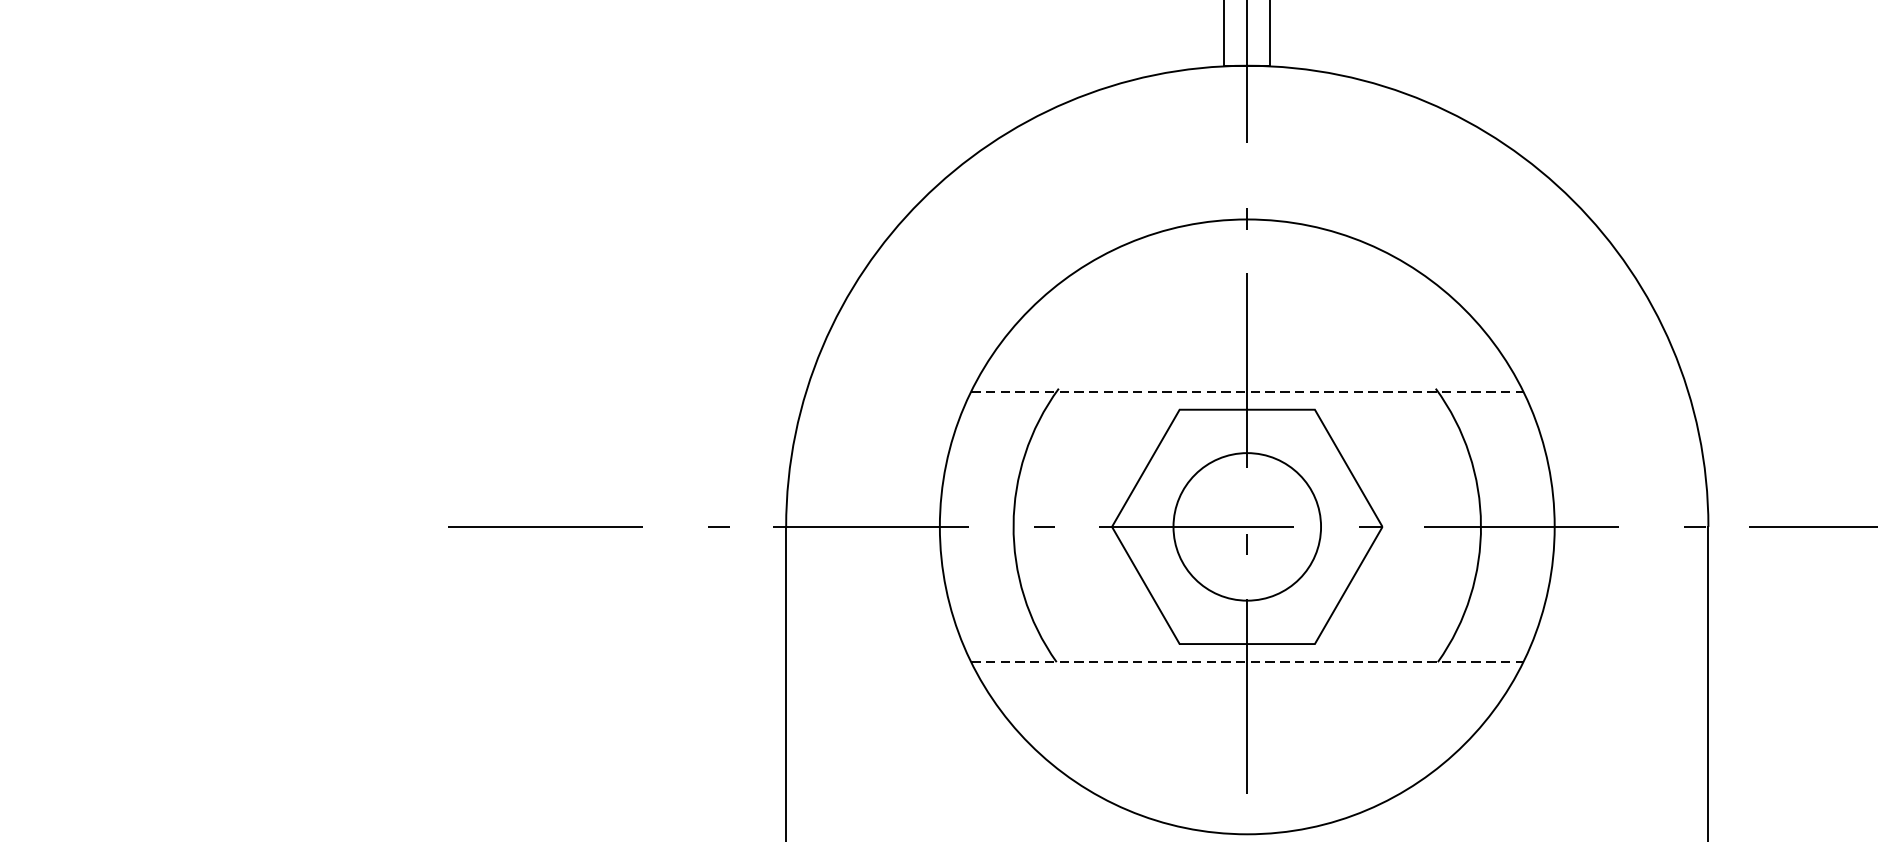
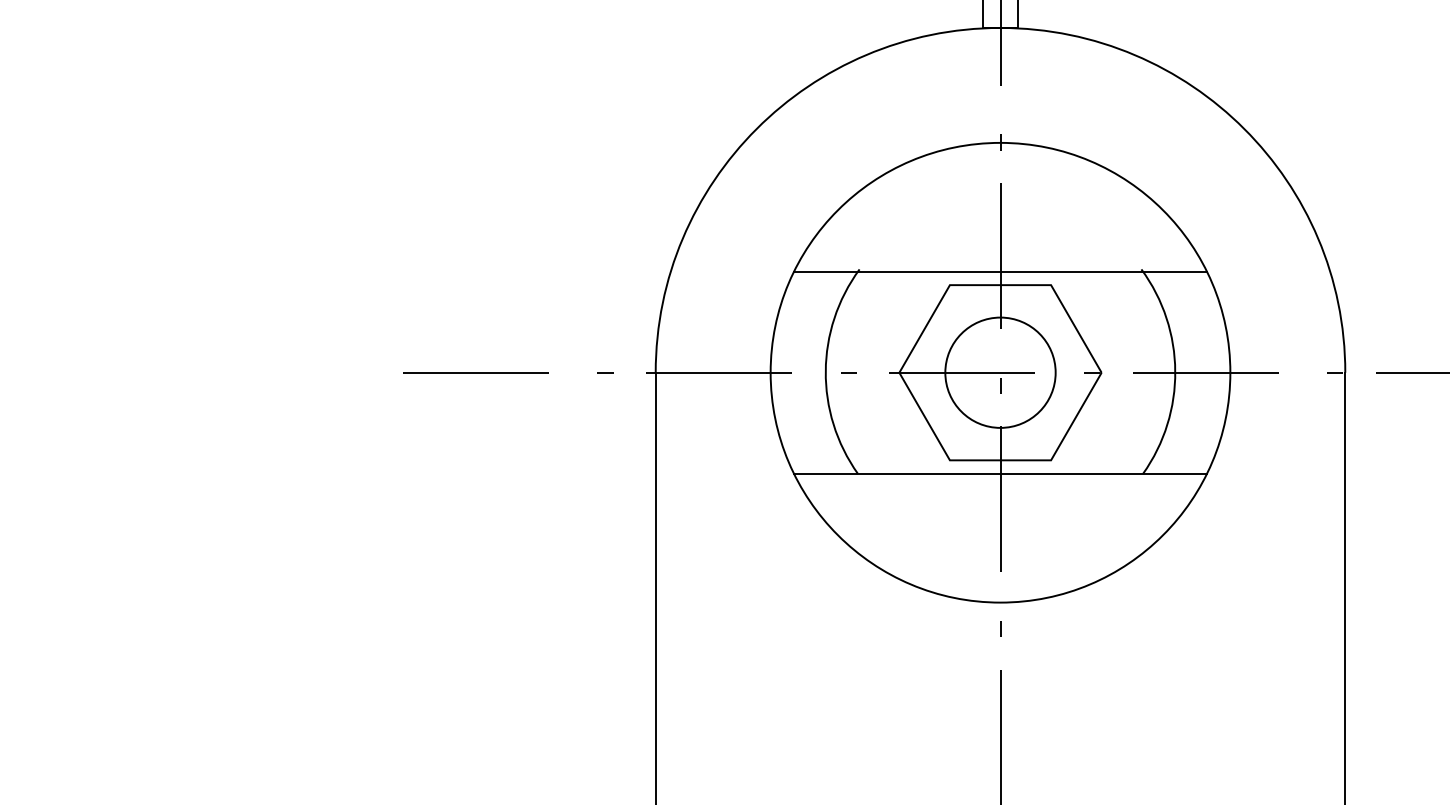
line: (1248, 391) -> (1001, 271), dashed -> solid
line: (1248, 661) -> (1001, 473), dashed -> solid

